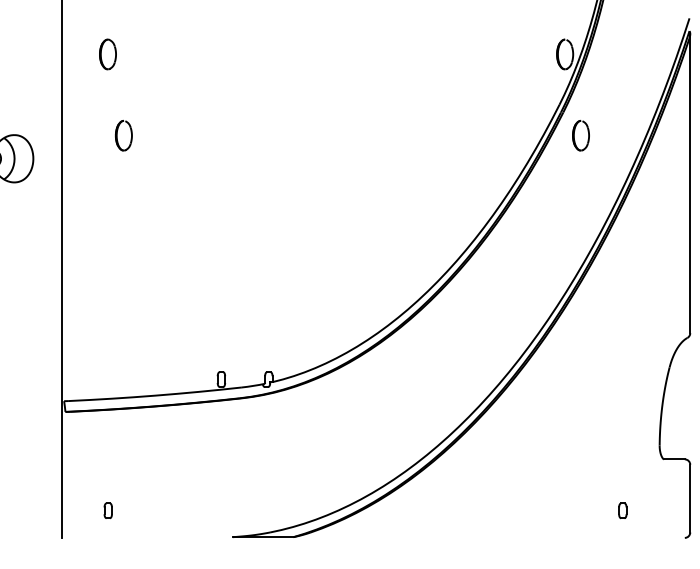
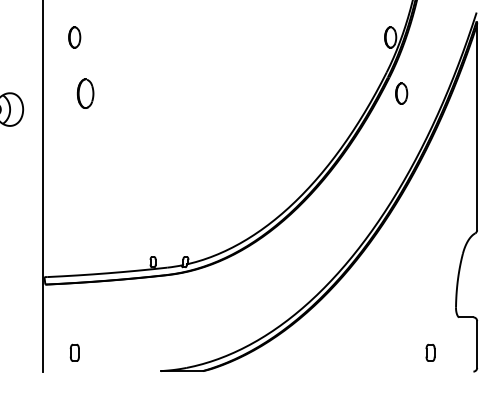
part: (123, 135) -> (85, 93), size x1.4
part: (107, 510) -> (74, 352), size x1.6
part: (622, 510) -> (430, 352), size x1.6

